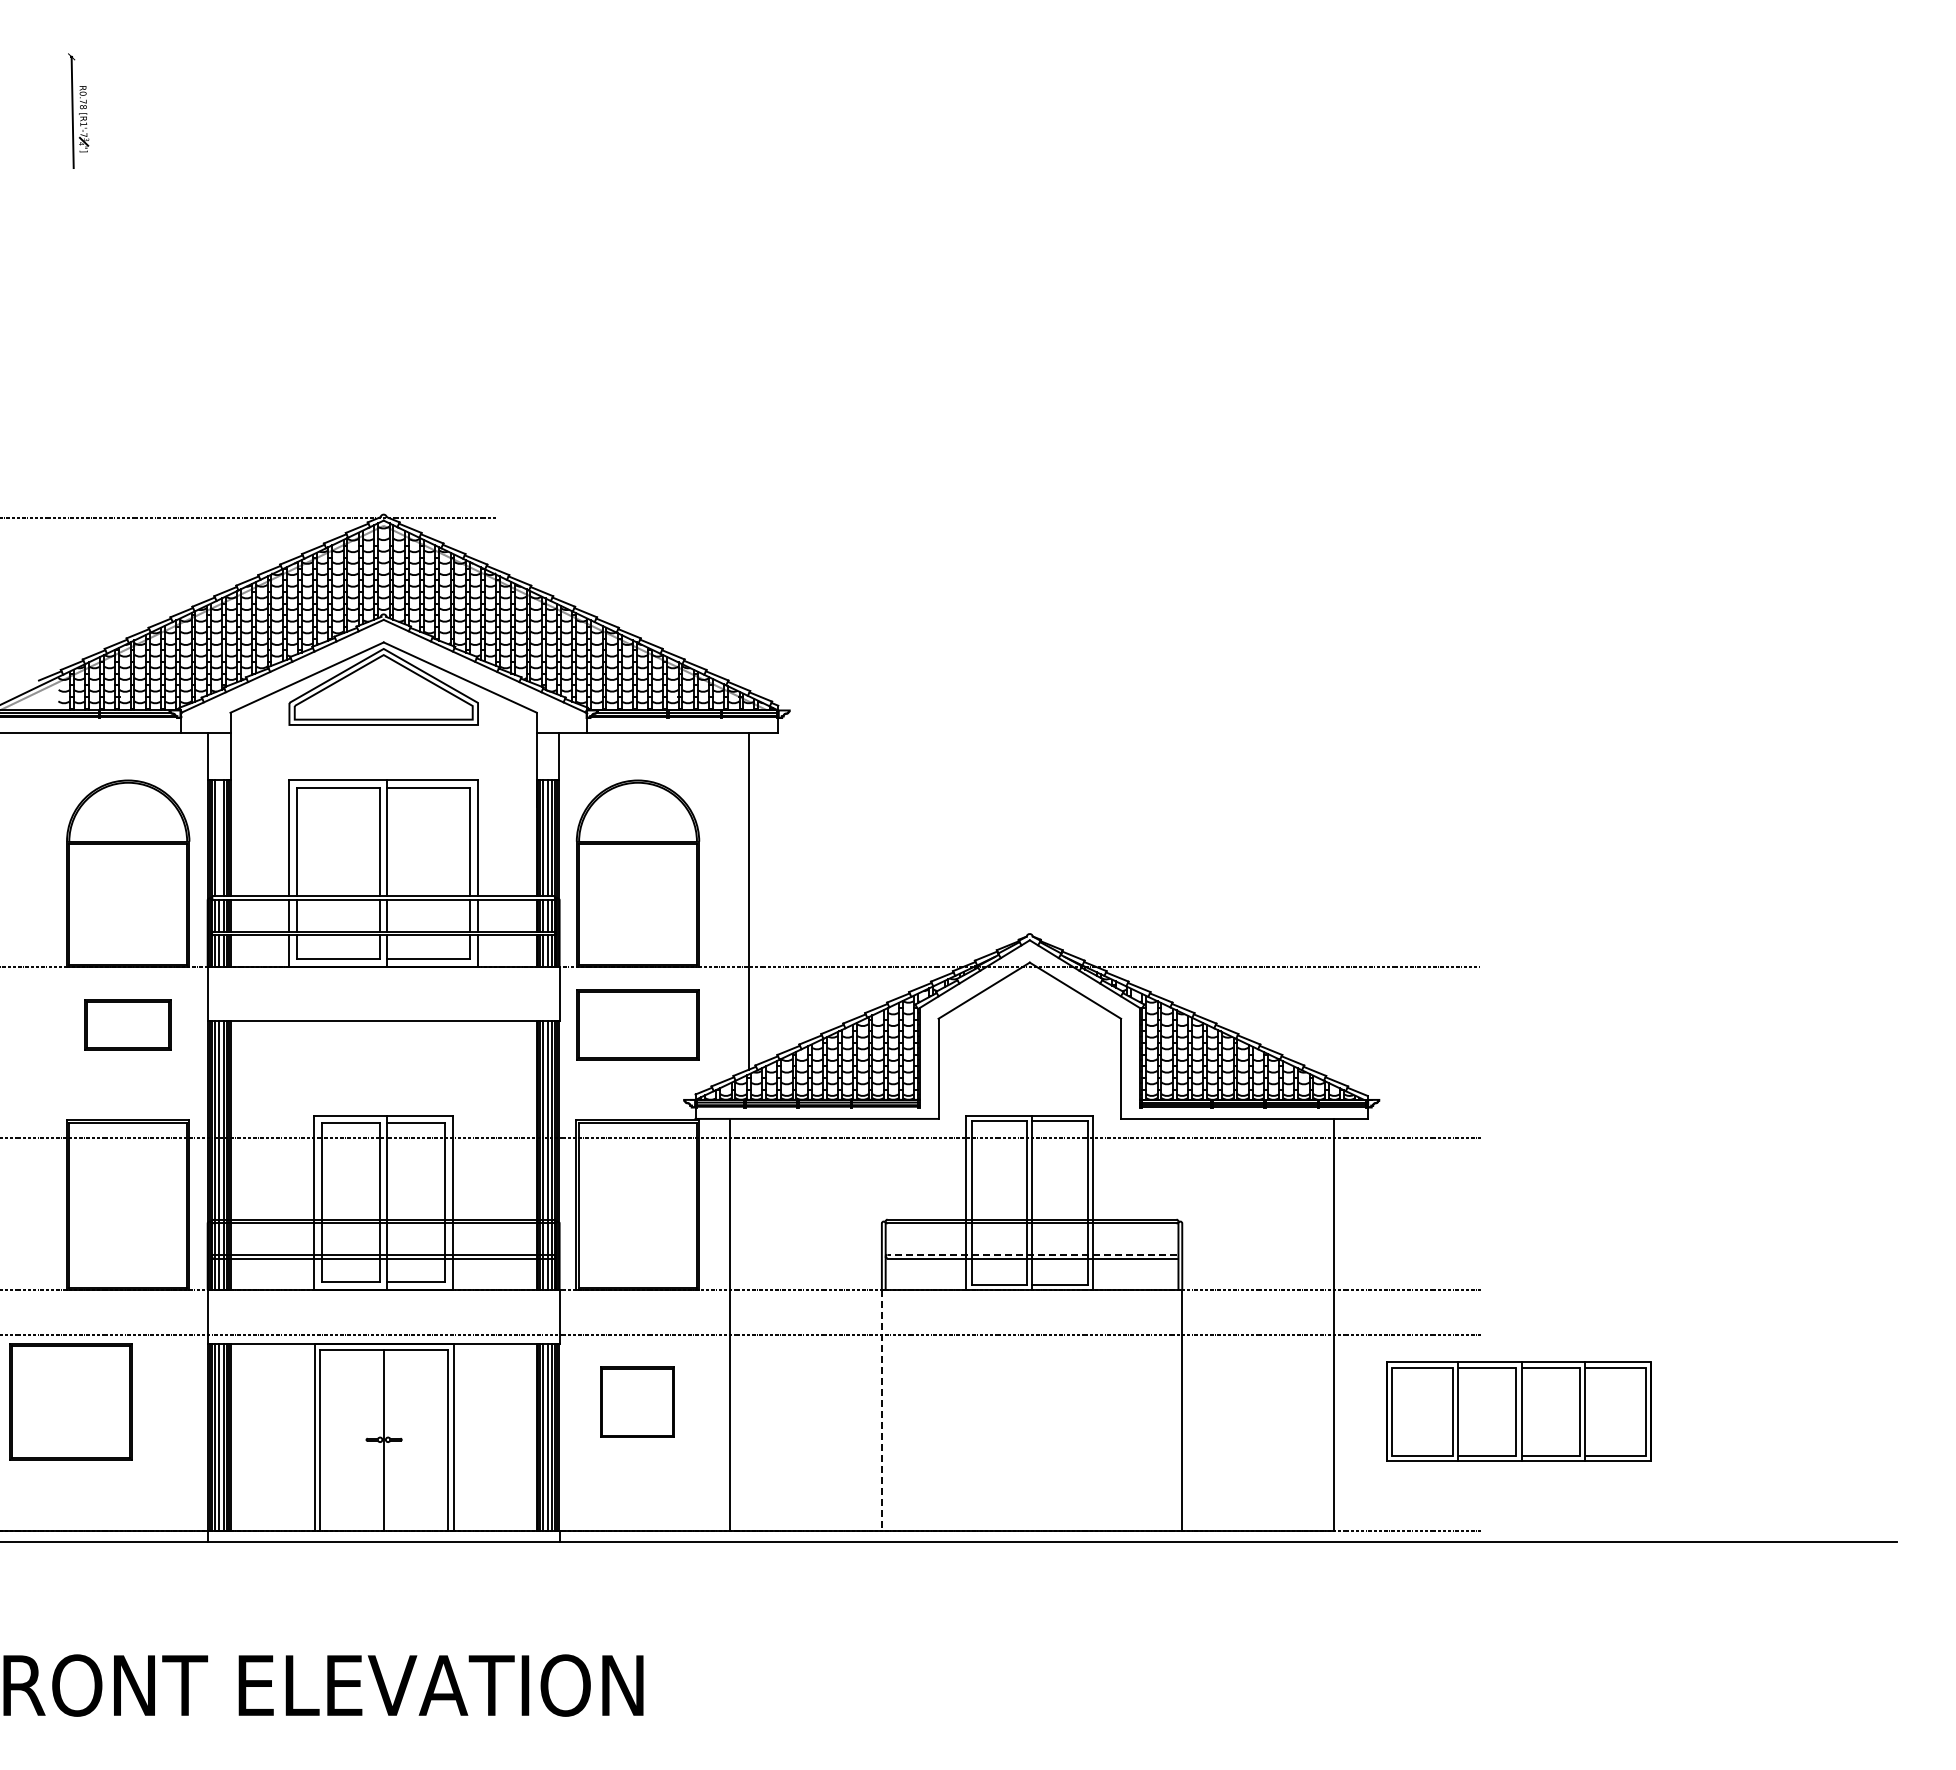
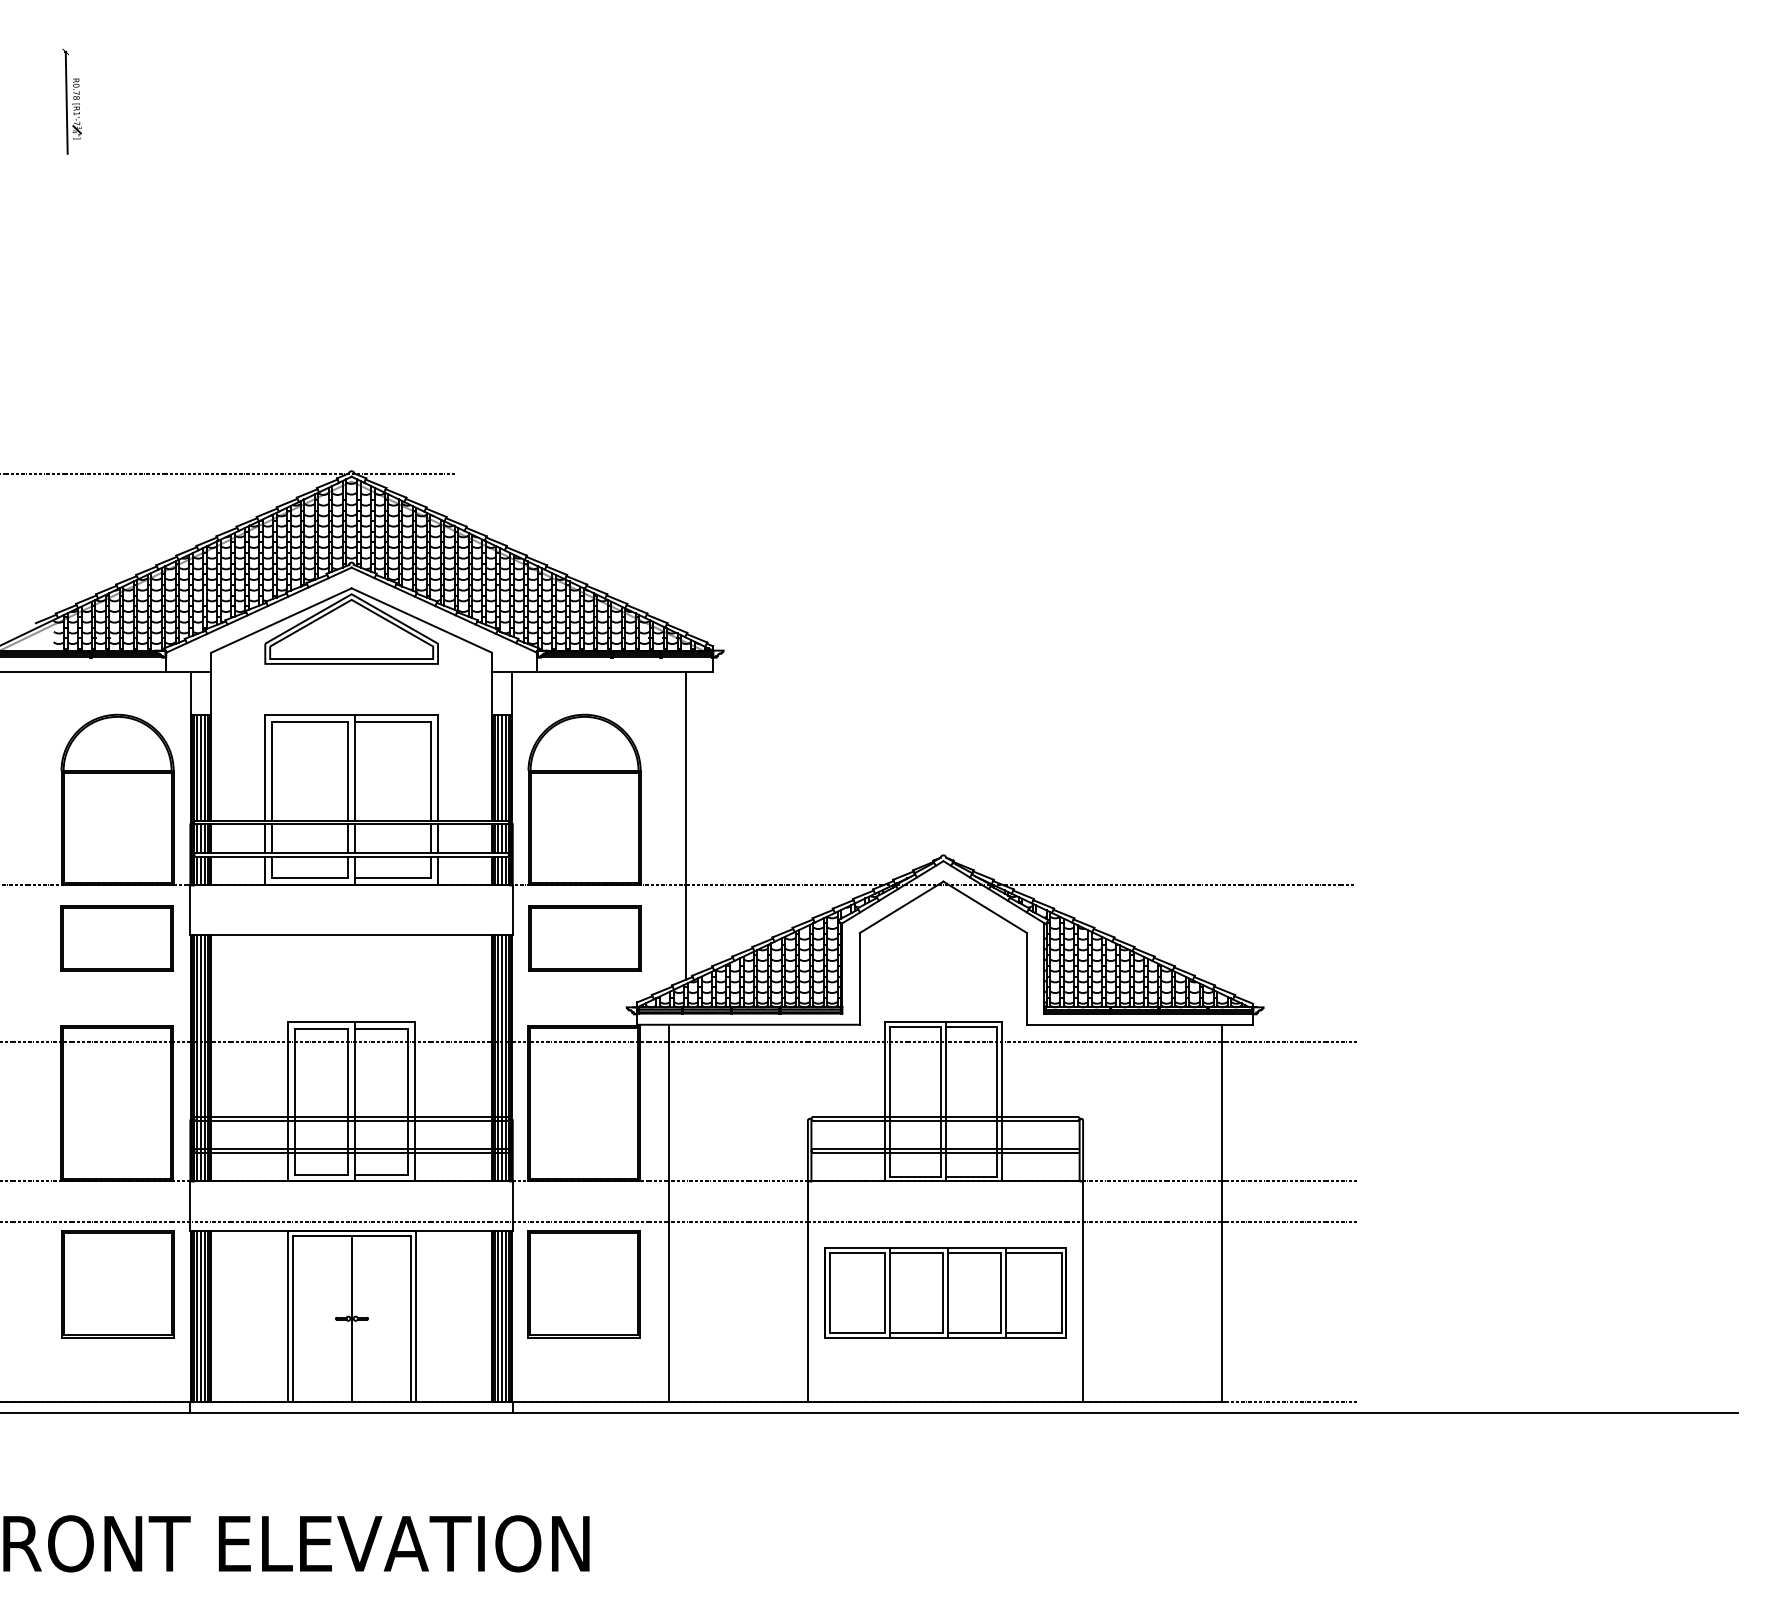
line: (219, 838) -> (201, 767), added
part: (127, 1024) -> (116, 938), size x1.43
line: (1031, 1254) -> (945, 1148), dashed -> solid
part: (70, 1401) -> (116, 1283), moved
part: (637, 1401) -> (584, 1283), size x1.67
line: (881, 1410) -> (807, 1291), dashed -> solid
part: (1518, 1411) -> (945, 1292), moved

